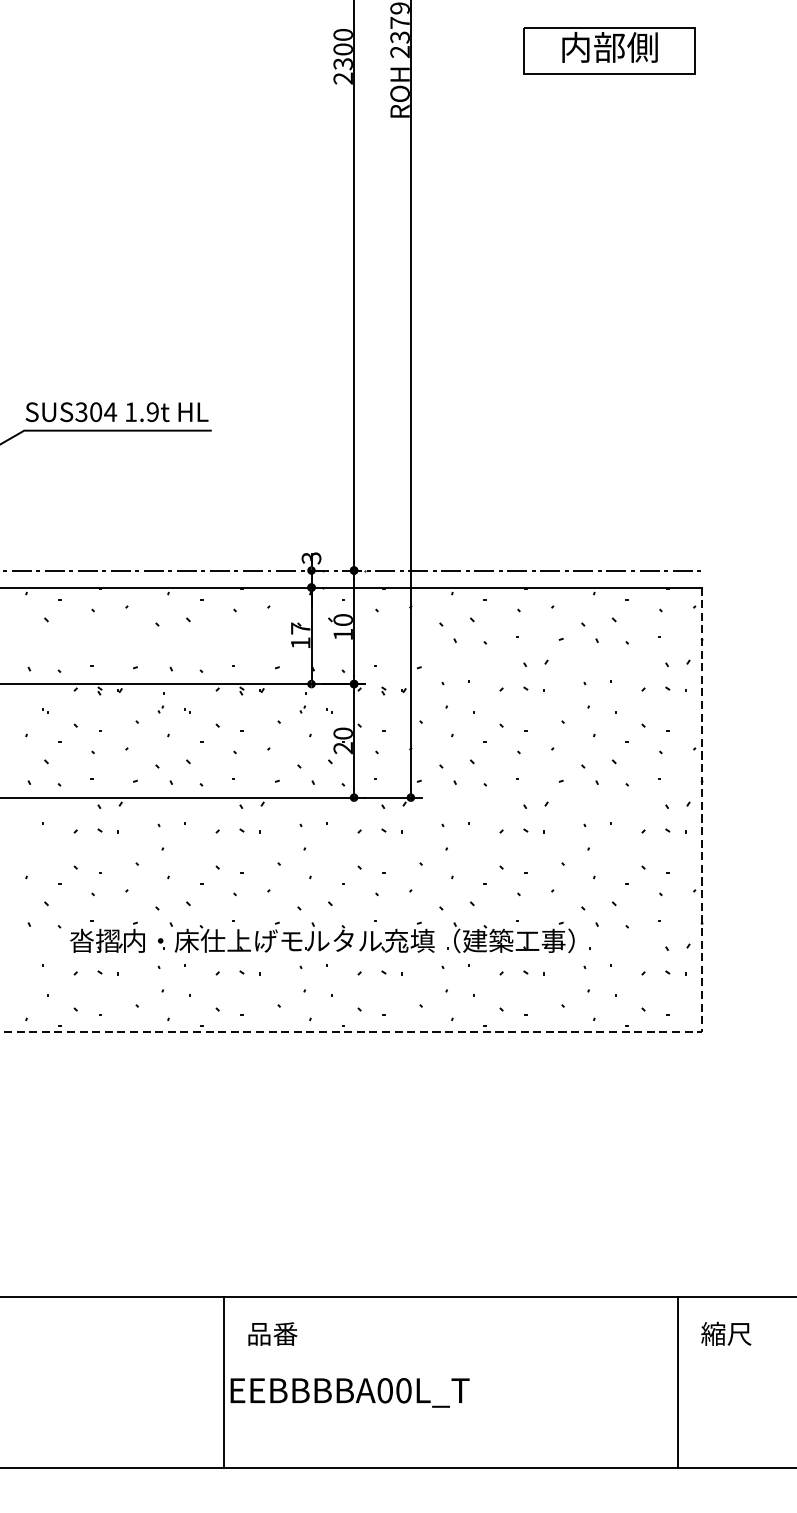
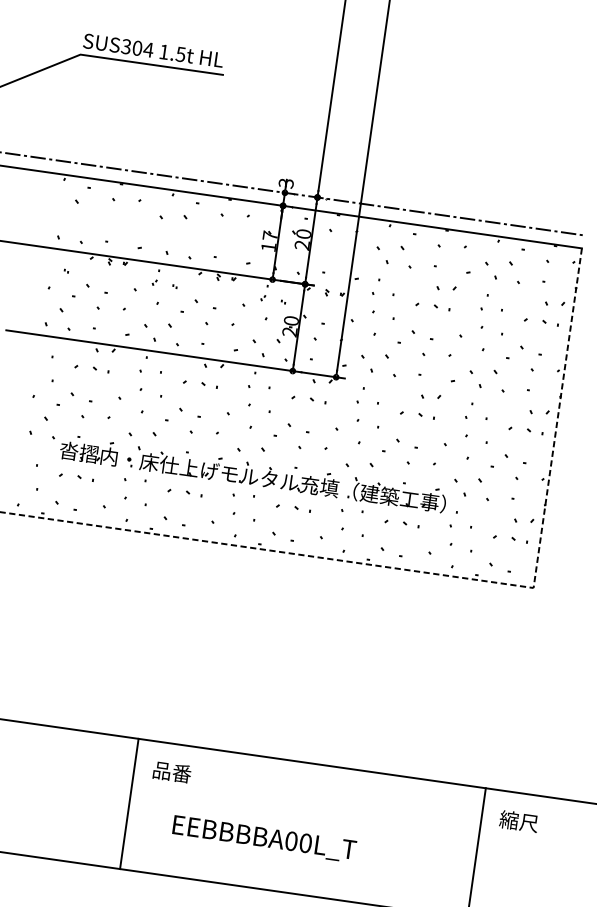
text: (152, 411) -> (180, 53), 1.9t -> 1.5t
text: (342, 634) -> (301, 245), 10 -> 20
text: (349, 1392) -> (263, 838), moved

